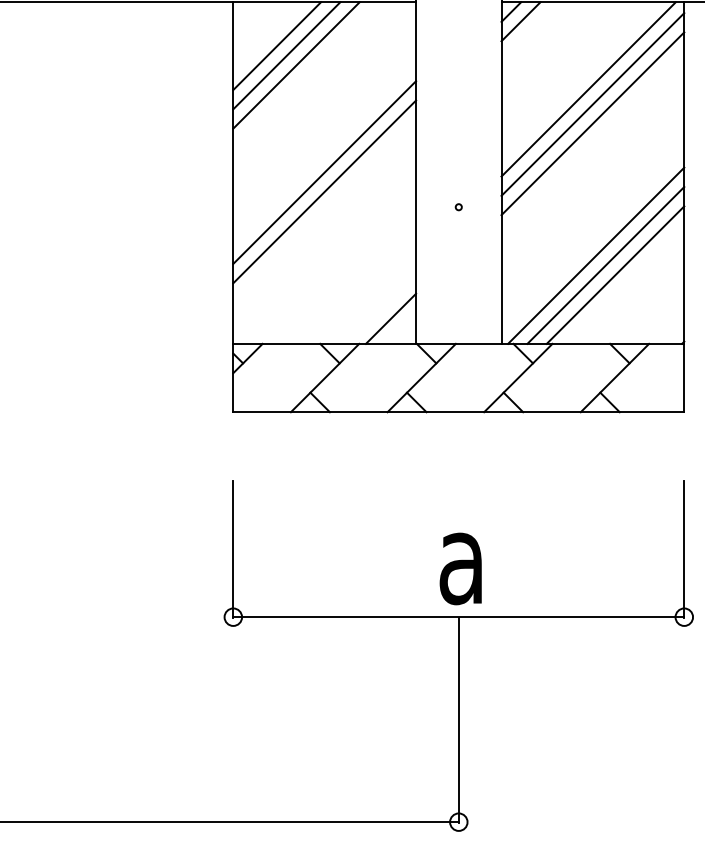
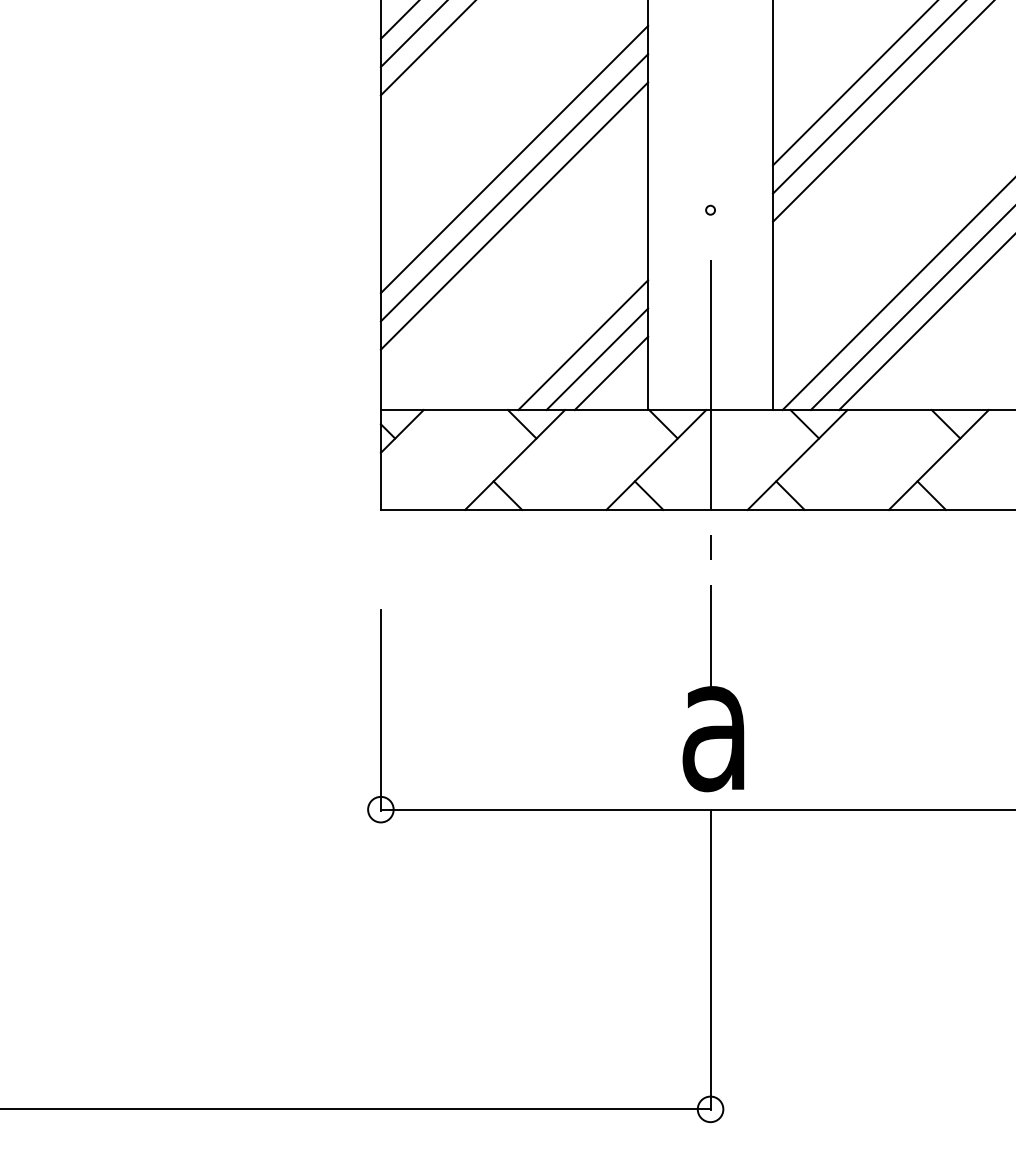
line: (324, 210) -> (514, 215), added
line: (371, 299) -> (582, 345), added
line: (381, 308) -> (597, 358), added
line: (458, 391) -> (710, 479), added

